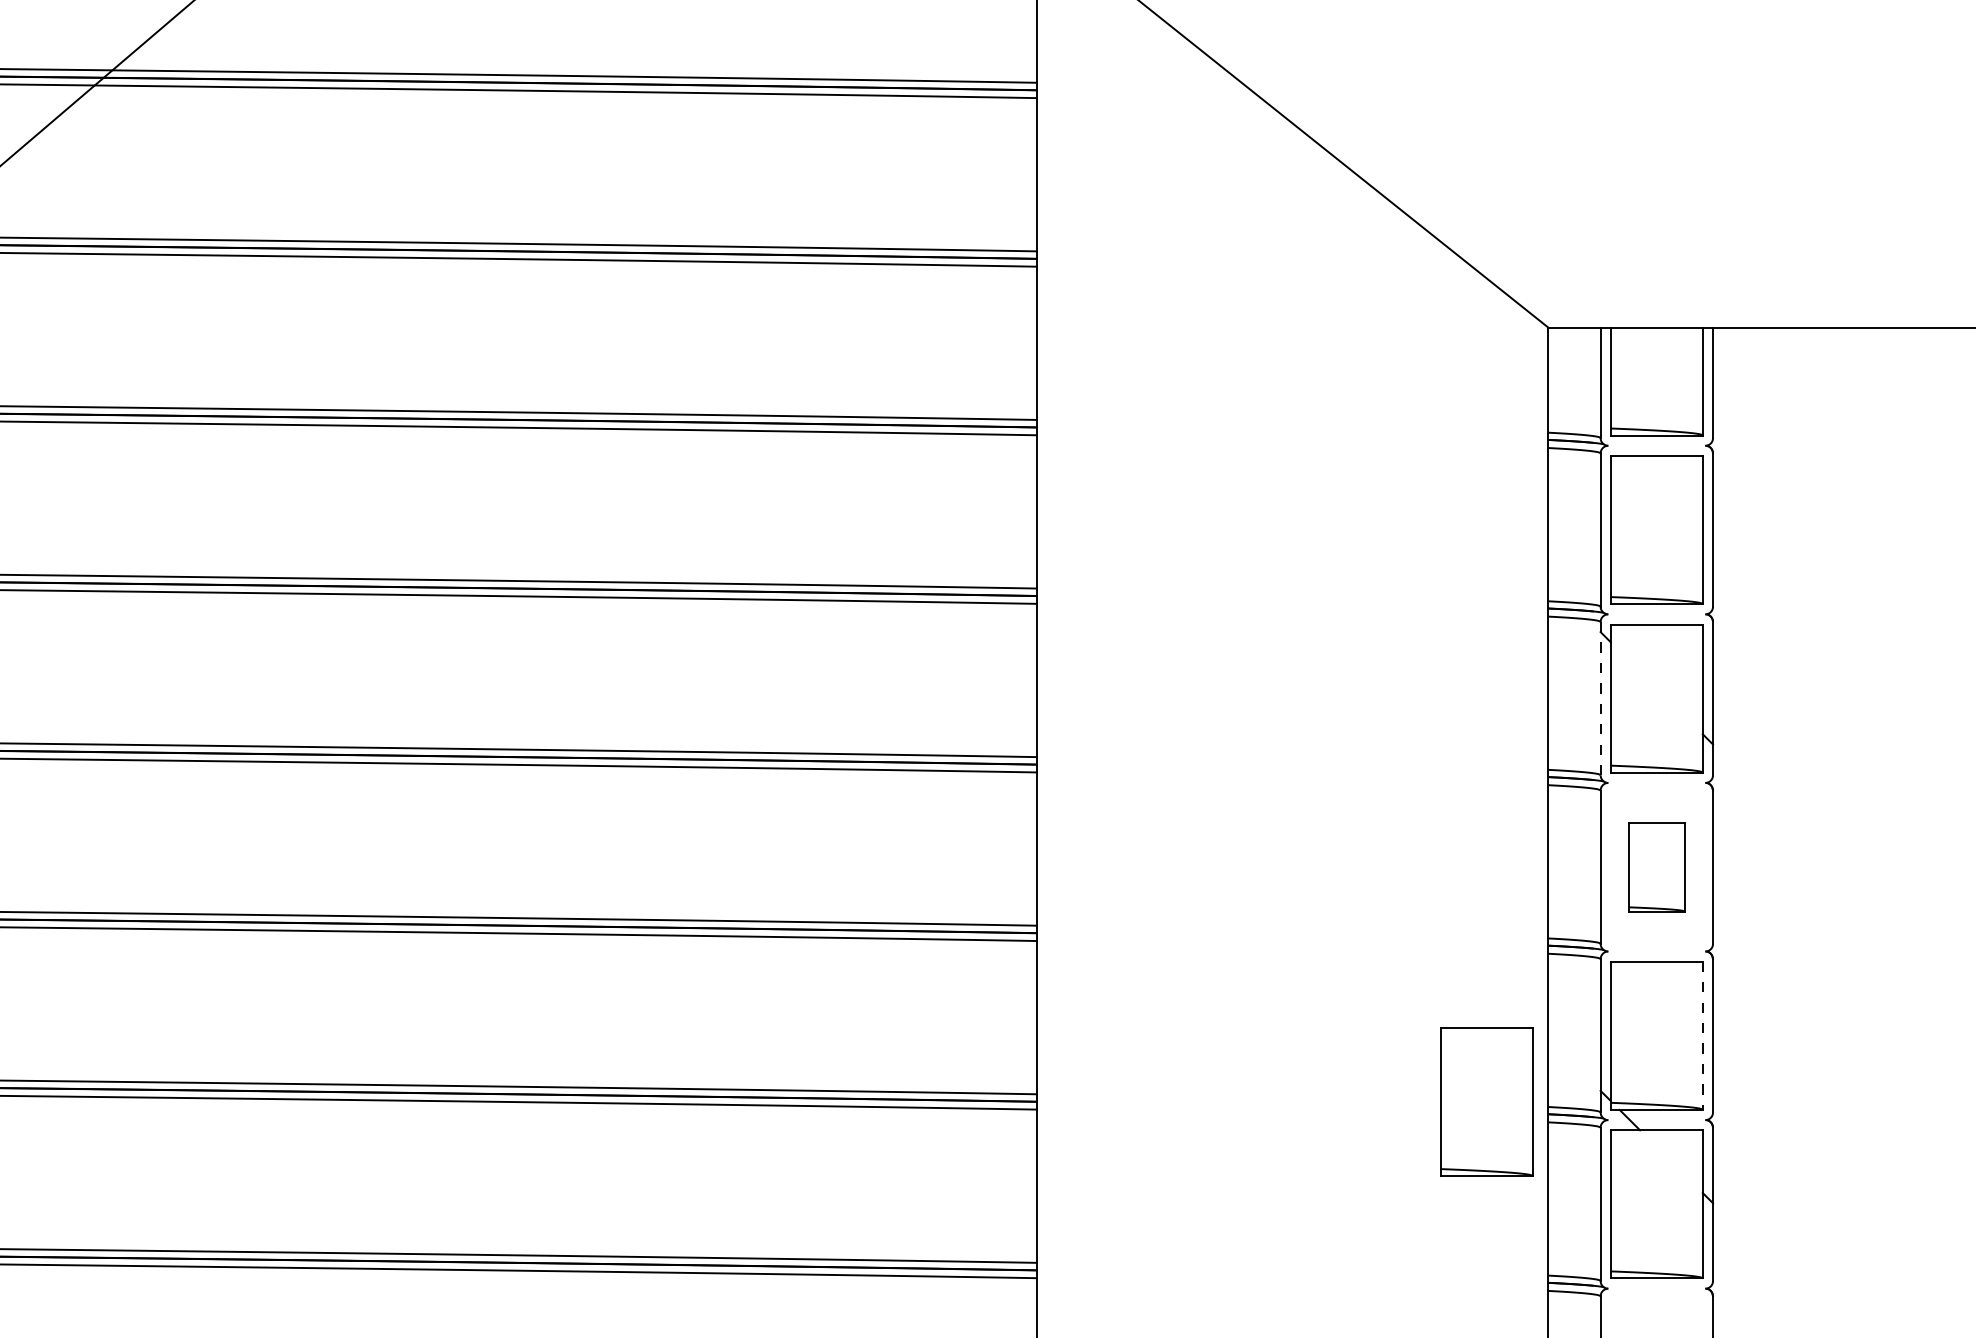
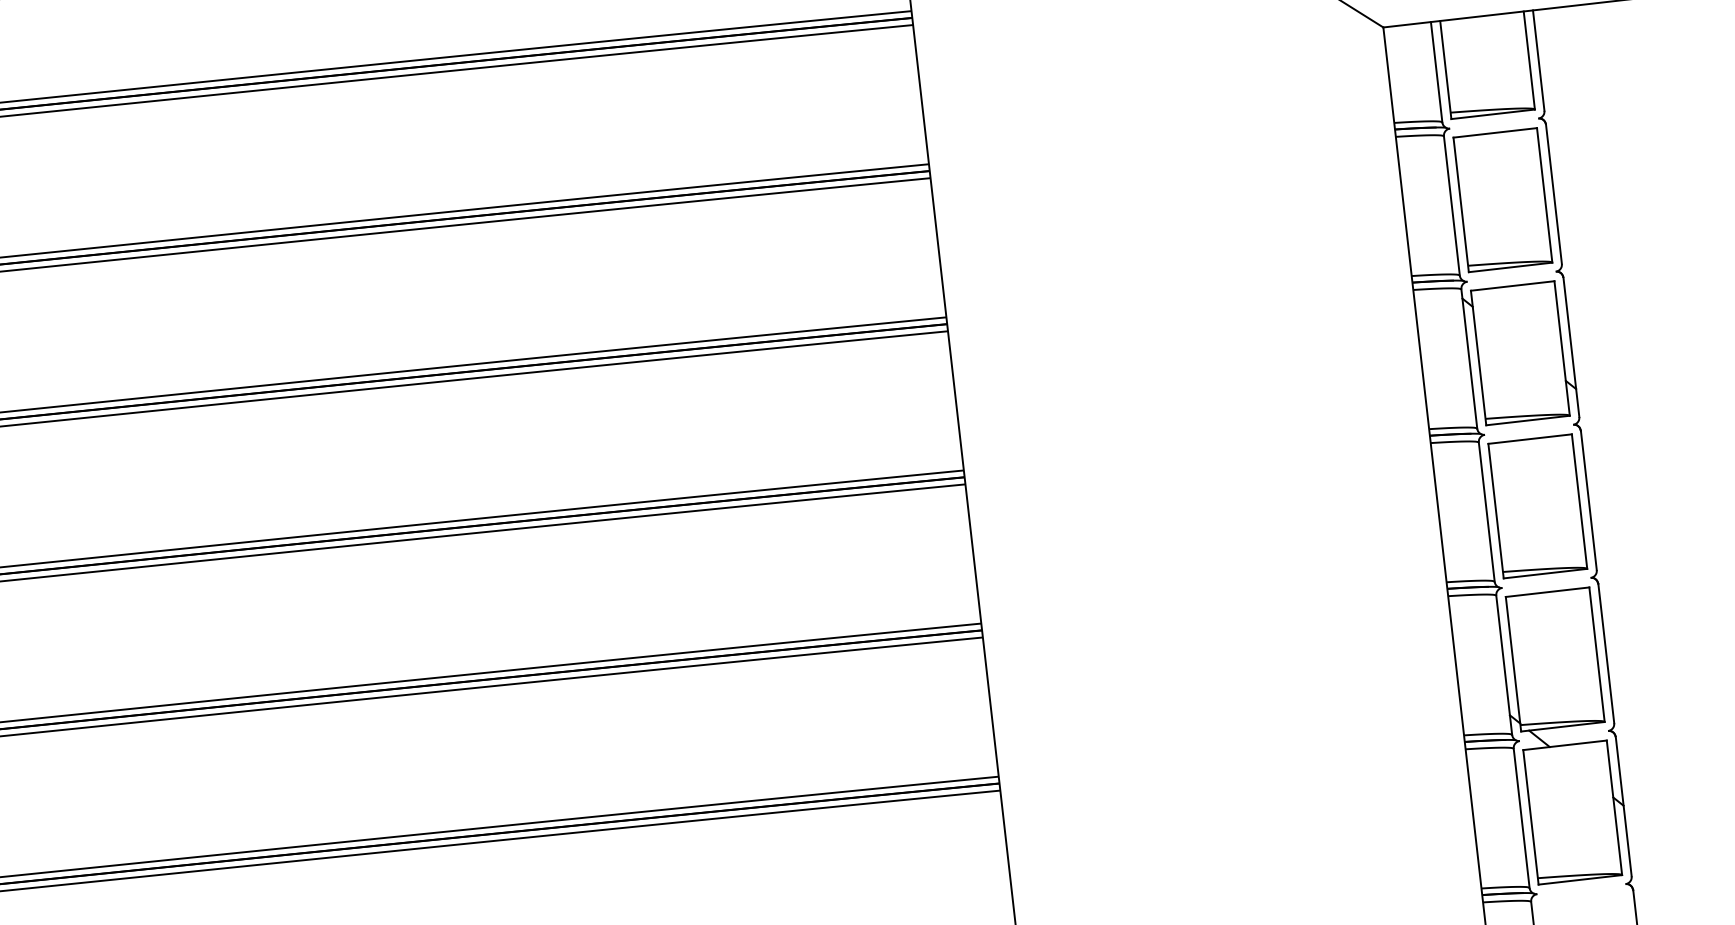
line: (1600, 698) -> (1469, 358), dashed -> solid
part: (1656, 866) -> (1537, 505), size x1.67
line: (1702, 1036) -> (1596, 655), dashed -> solid
part: (1486, 1101) -> (1407, 736), removed

